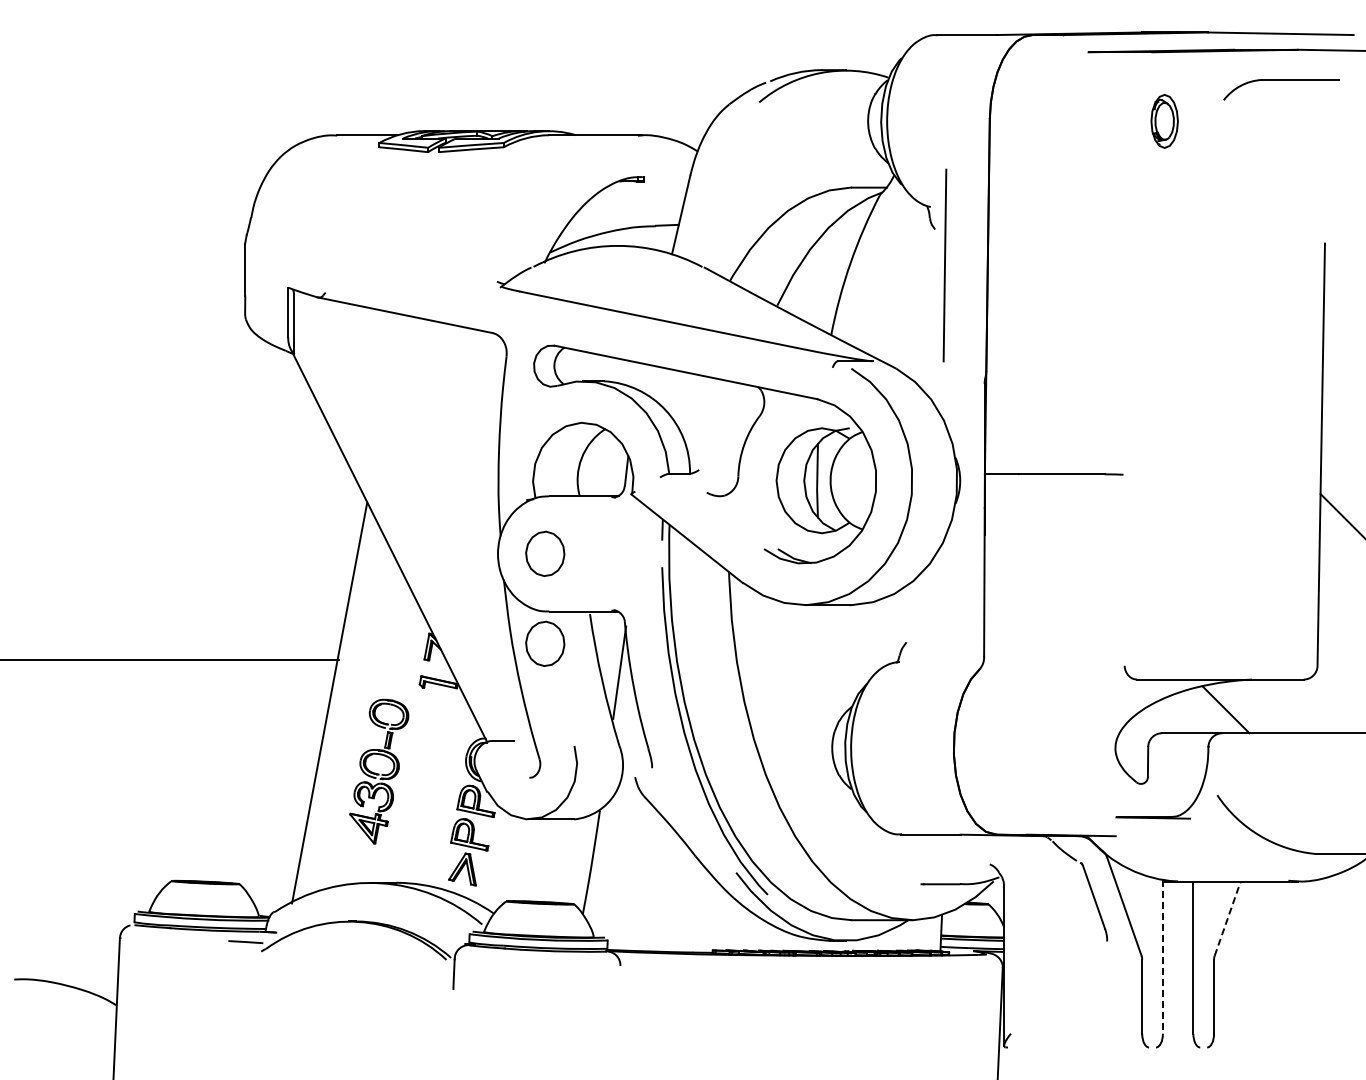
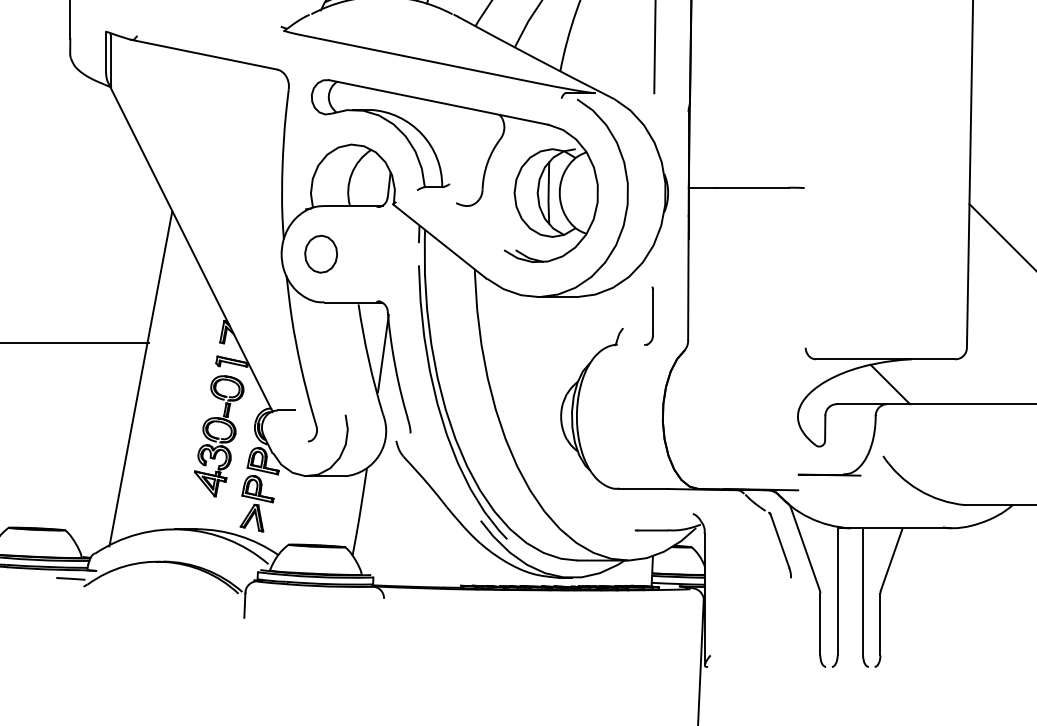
part: (936, 627) -> (648, 315), added
part: (545, 643) -> (321, 329), removed
part: (379, 771) -> (219, 436), moved
line: (1227, 918) -> (891, 559), dashed -> solid
line: (1162, 957) -> (837, 591), dashed -> solid

